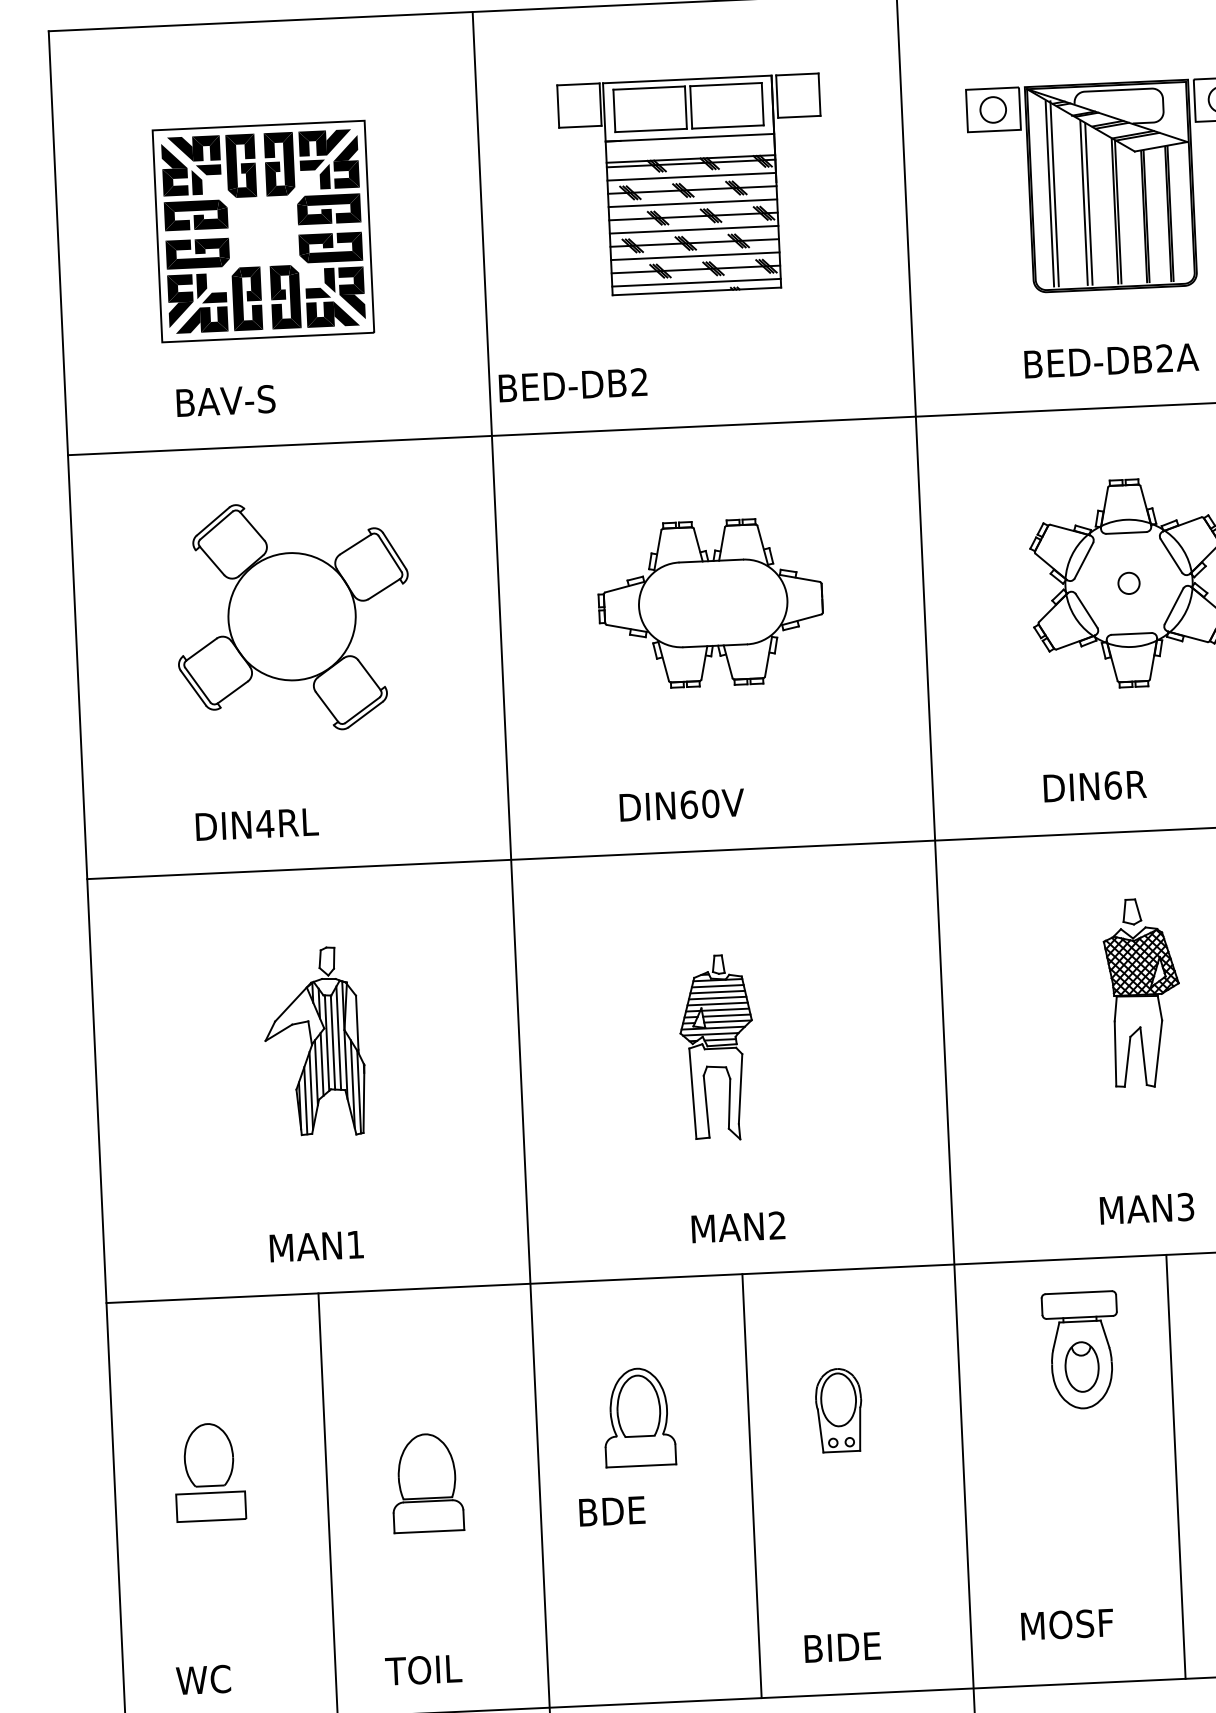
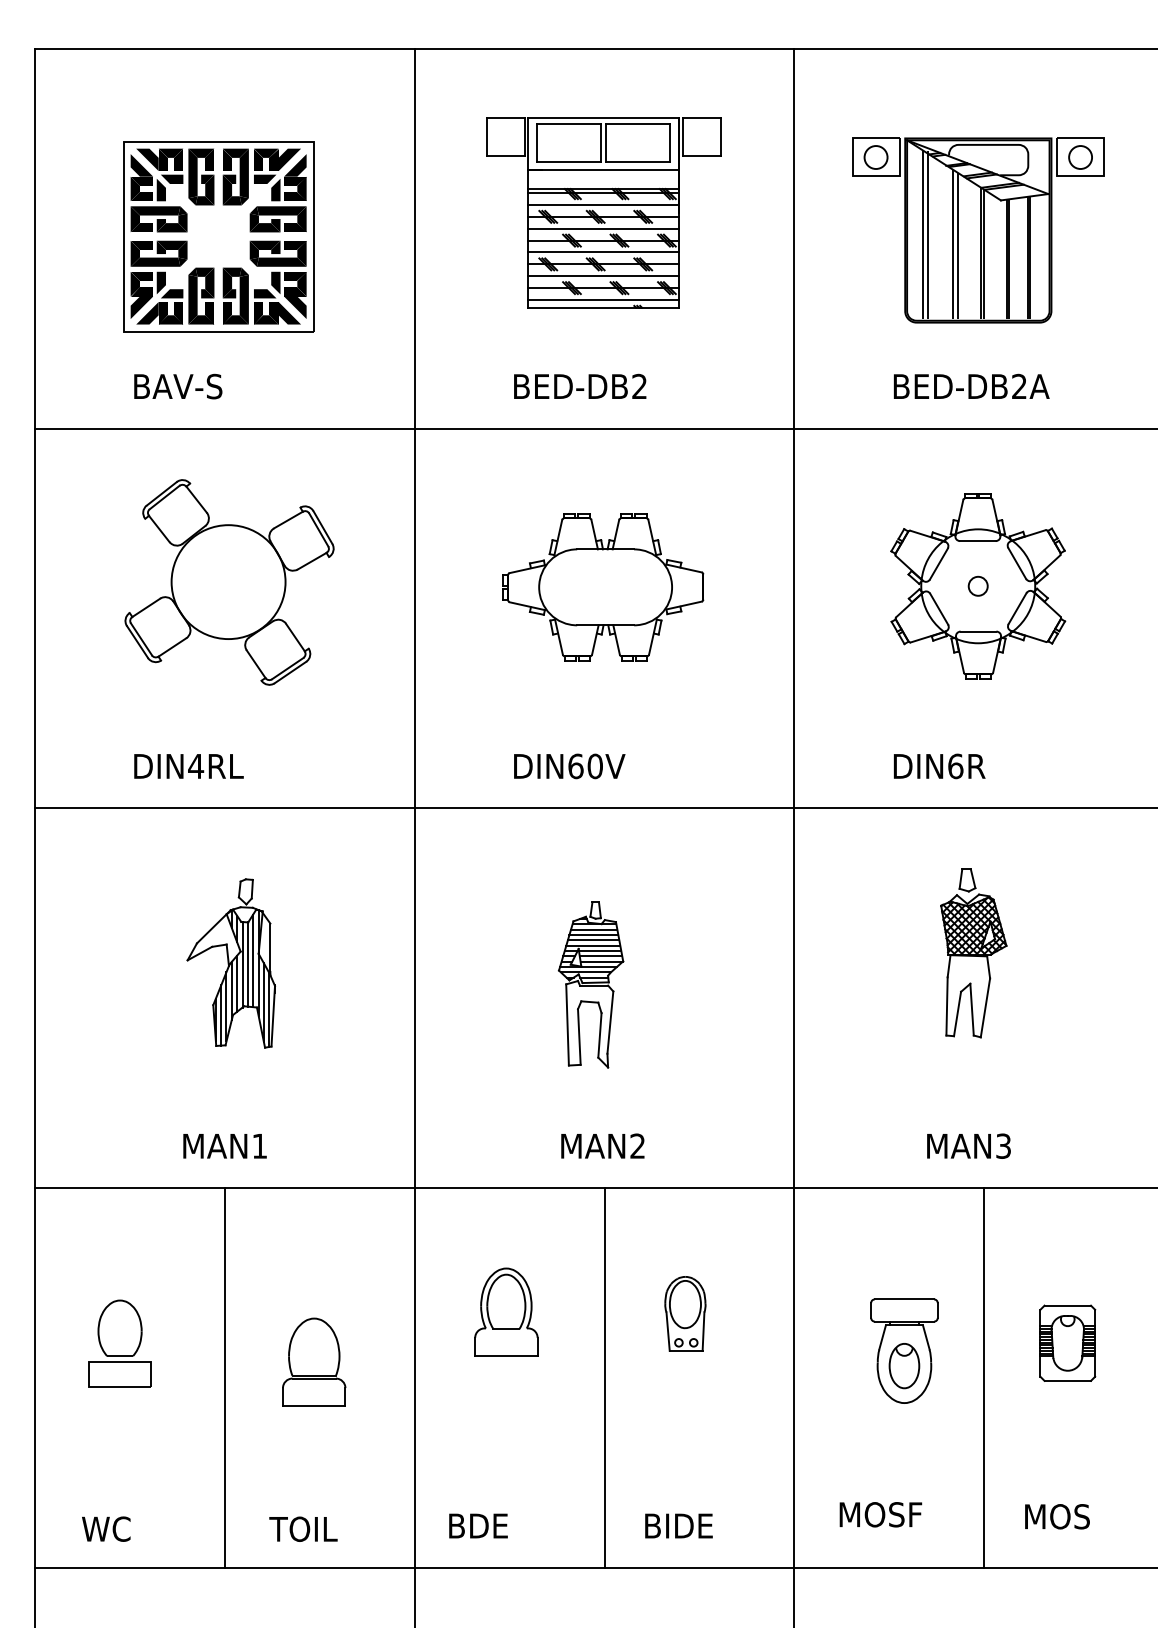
text: (573, 384) -> (580, 385), moved
part: (1081, 1349) -> (904, 1350), moved
text: (612, 1510) -> (478, 1525), moved

